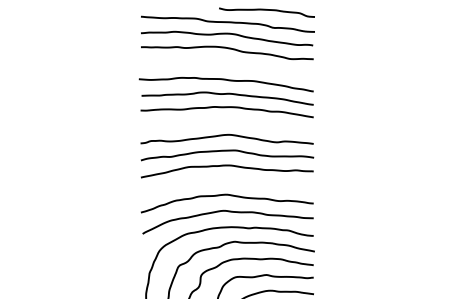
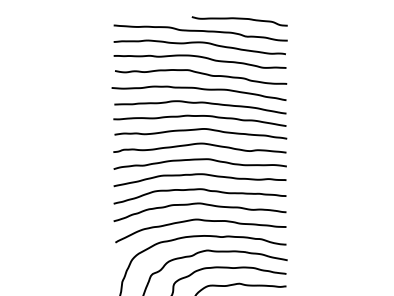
curve: (228, 65) -> (201, 74), added
curve: (227, 121) -> (200, 130), added
curve: (226, 181) -> (199, 190), added

